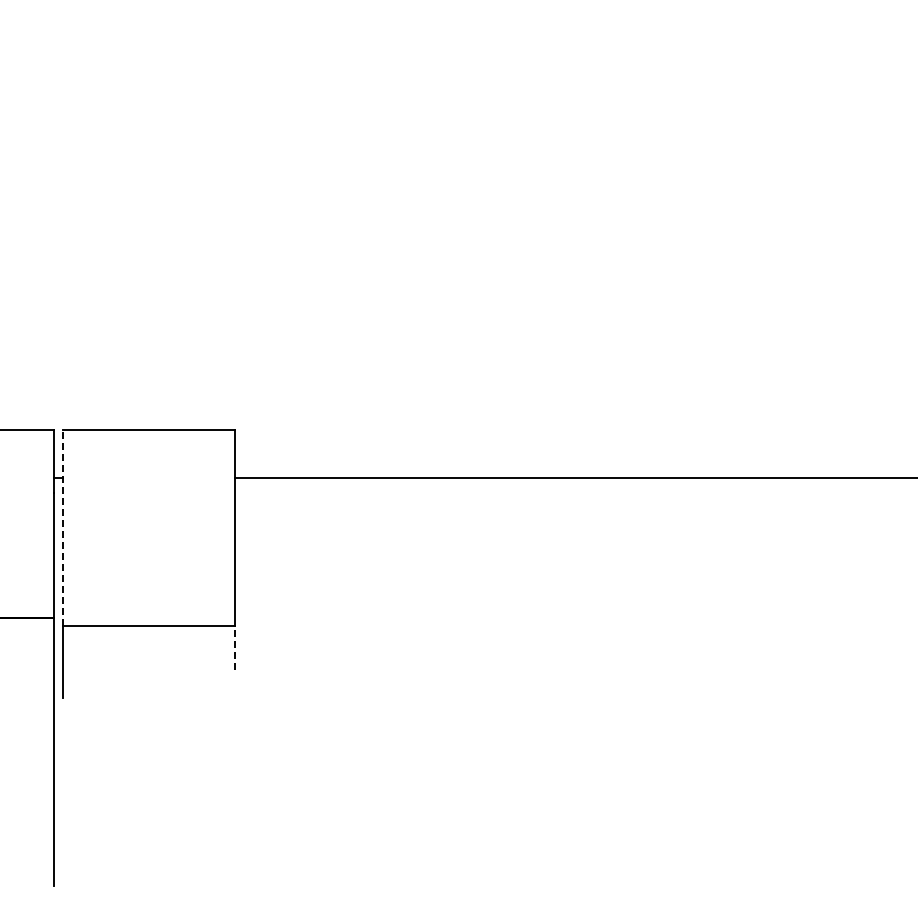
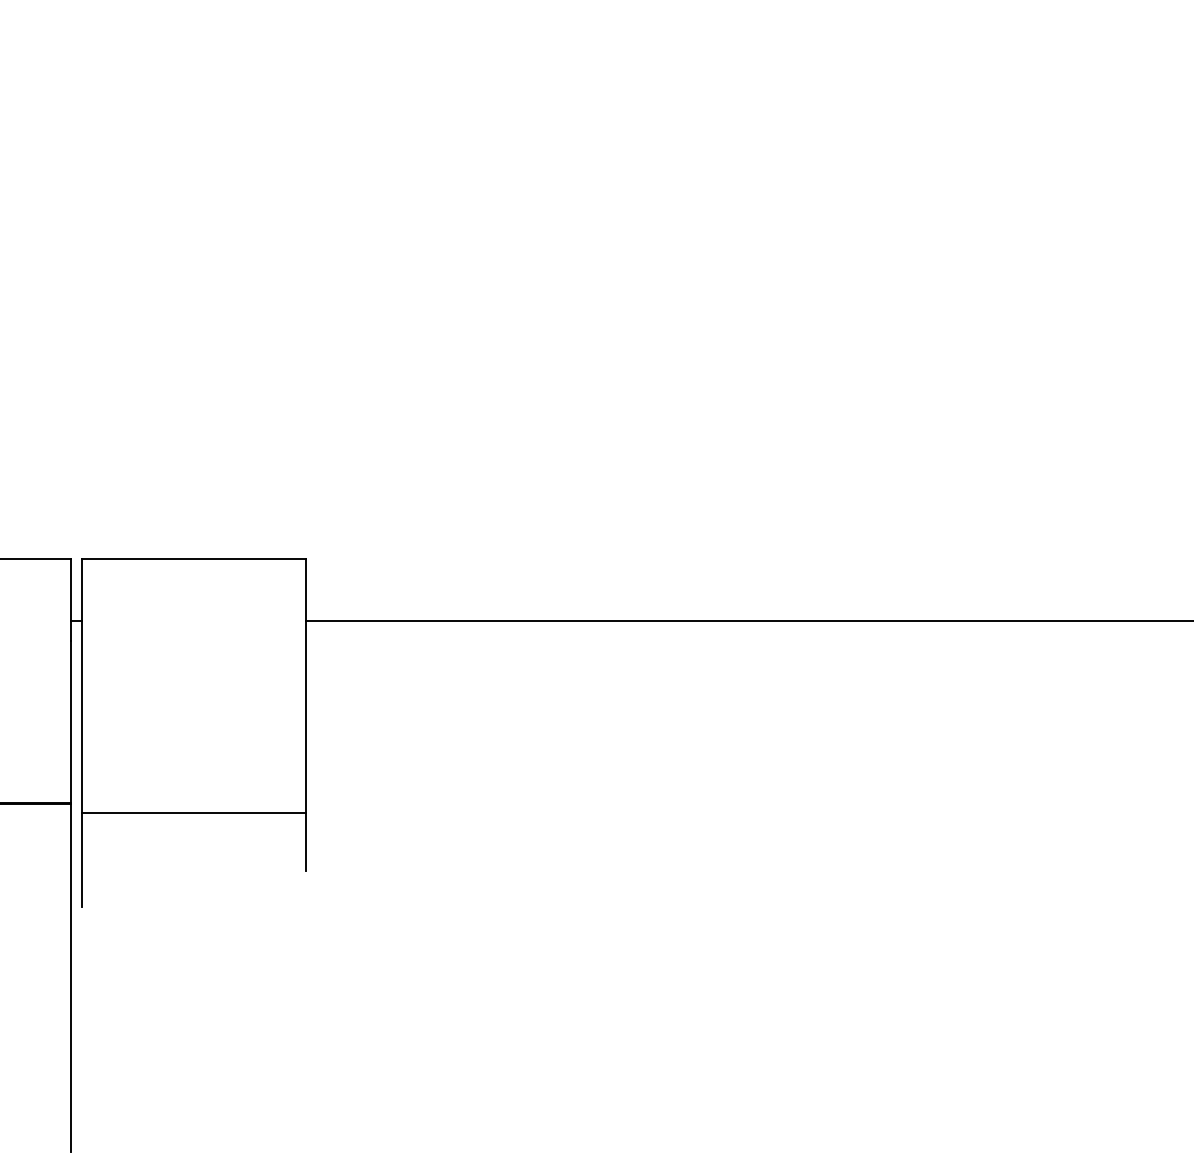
line: (63, 527) -> (82, 685), dashed -> solid
line: (235, 647) -> (306, 841), dashed -> solid

